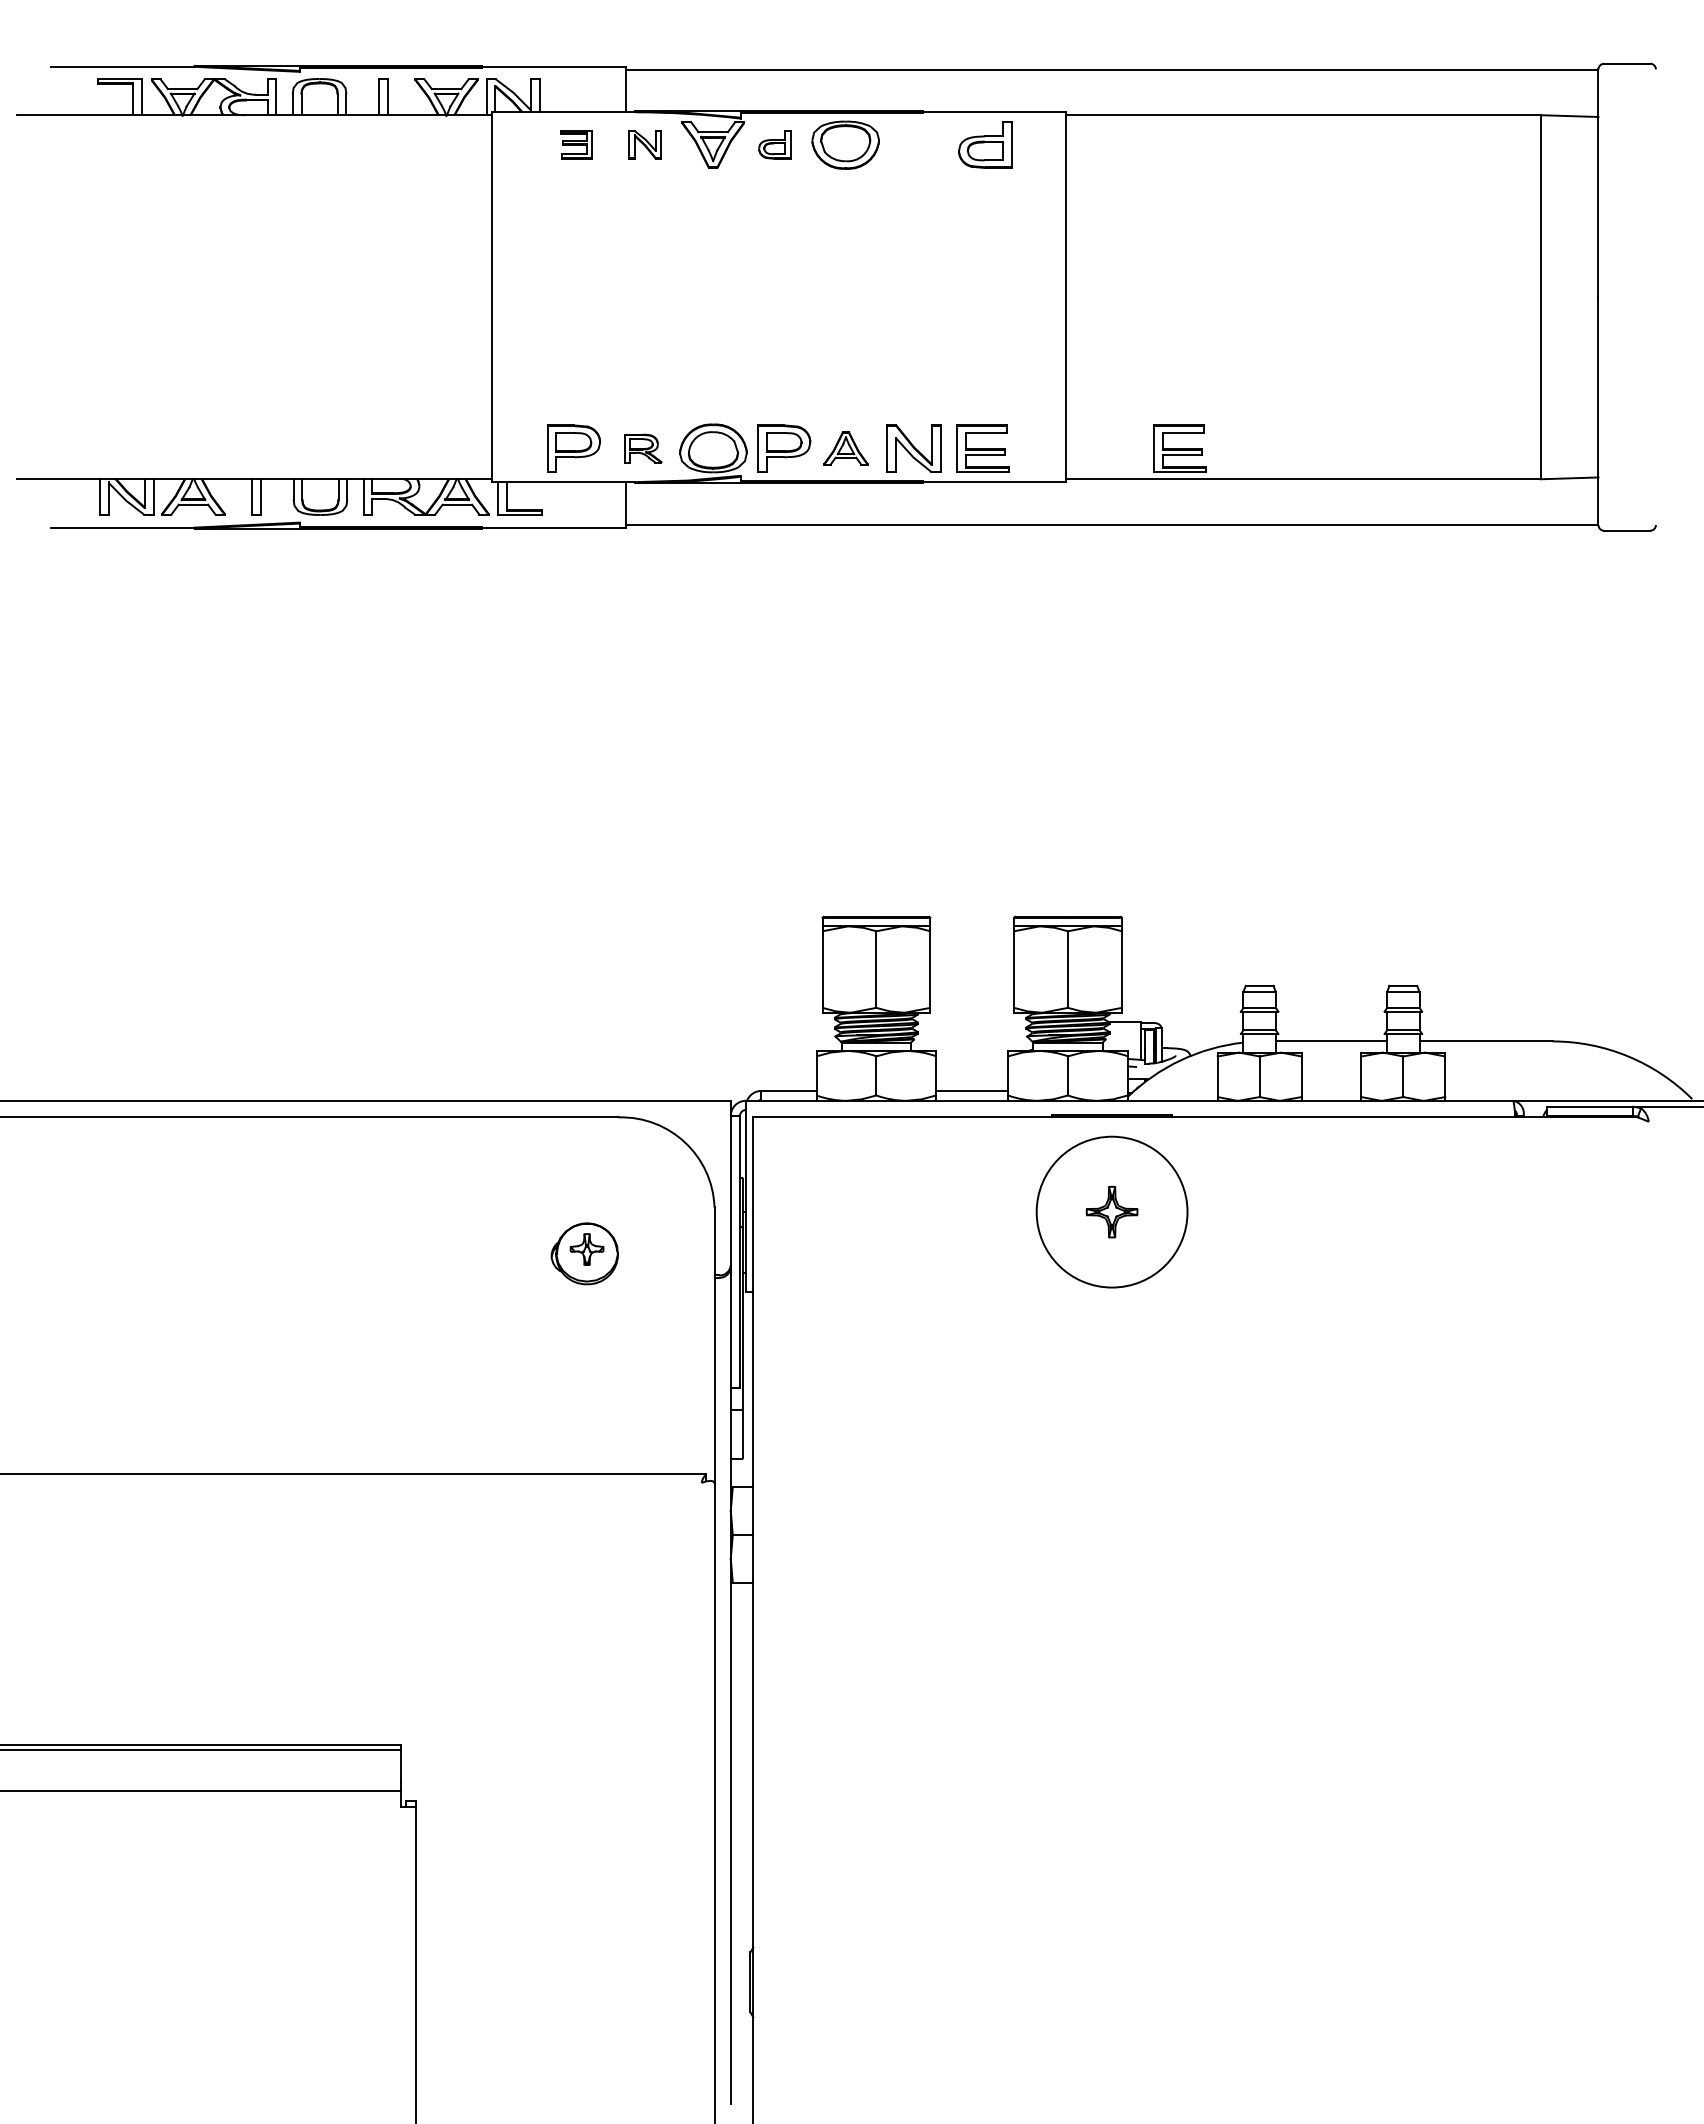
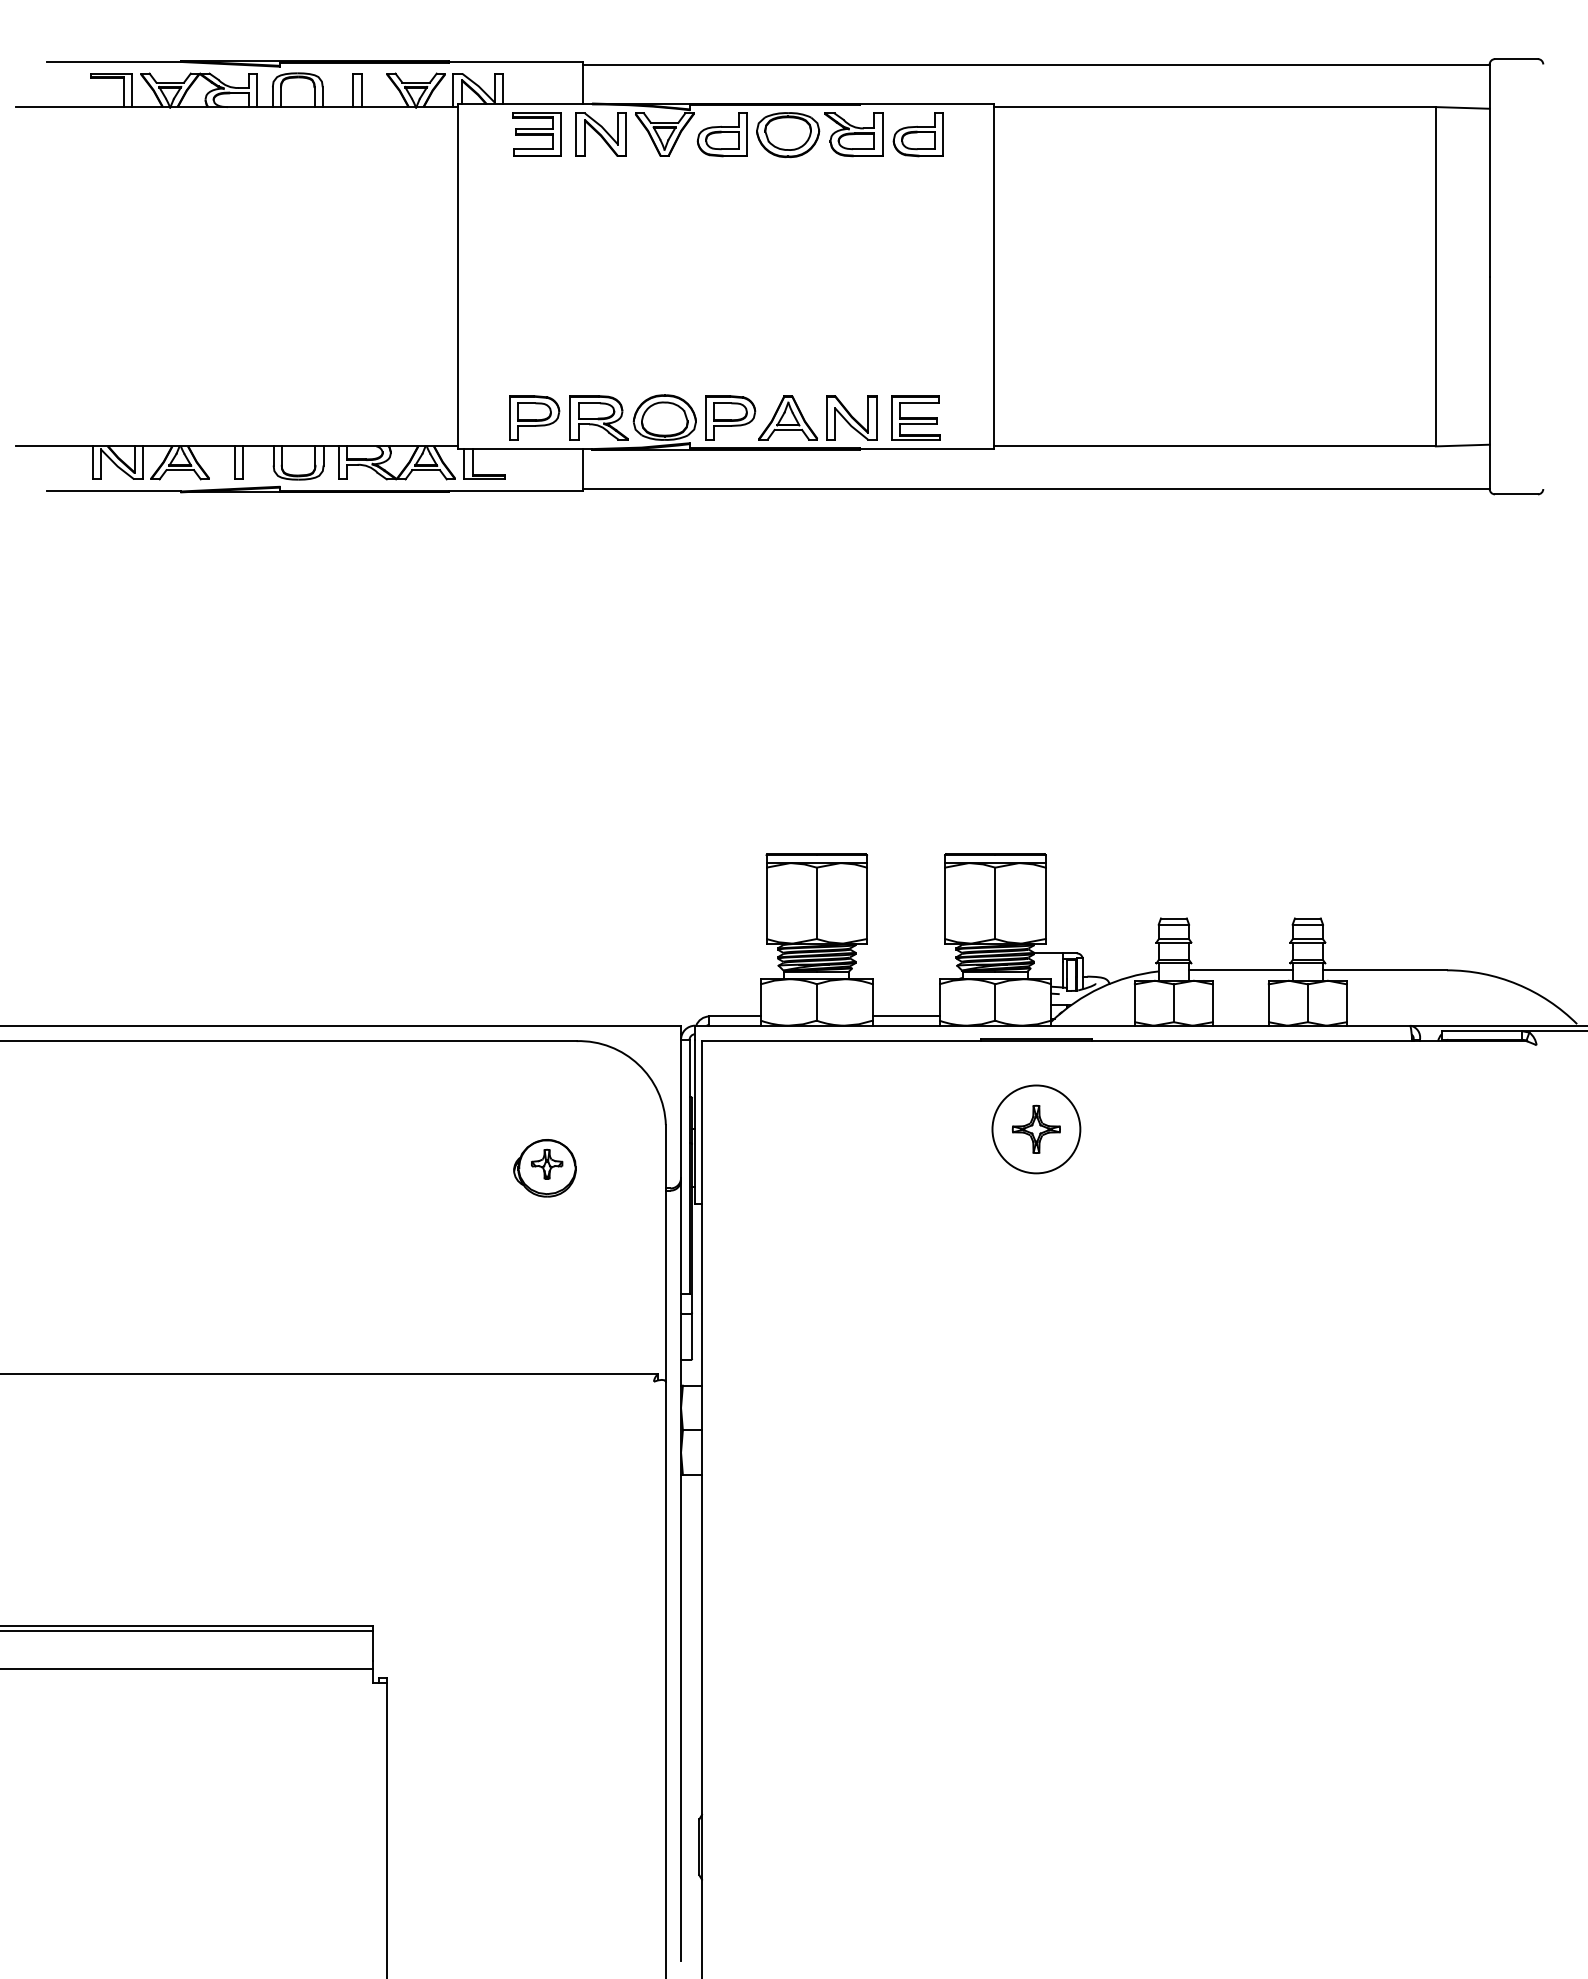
part: (576, 144) -> (537, 134), size x1.67
part: (645, 144) -> (601, 134), size x1.67
part: (774, 144) -> (721, 134), size x1.67
part: (915, 144) -> (853, 134), added
part: (642, 448) -> (598, 417), size x1.67
part: (845, 448) -> (787, 417), size x1.43
part: (1179, 448) -> (1099, 417), removed
circle: (1111, 1212) -> (1035, 1129), size x0.62

